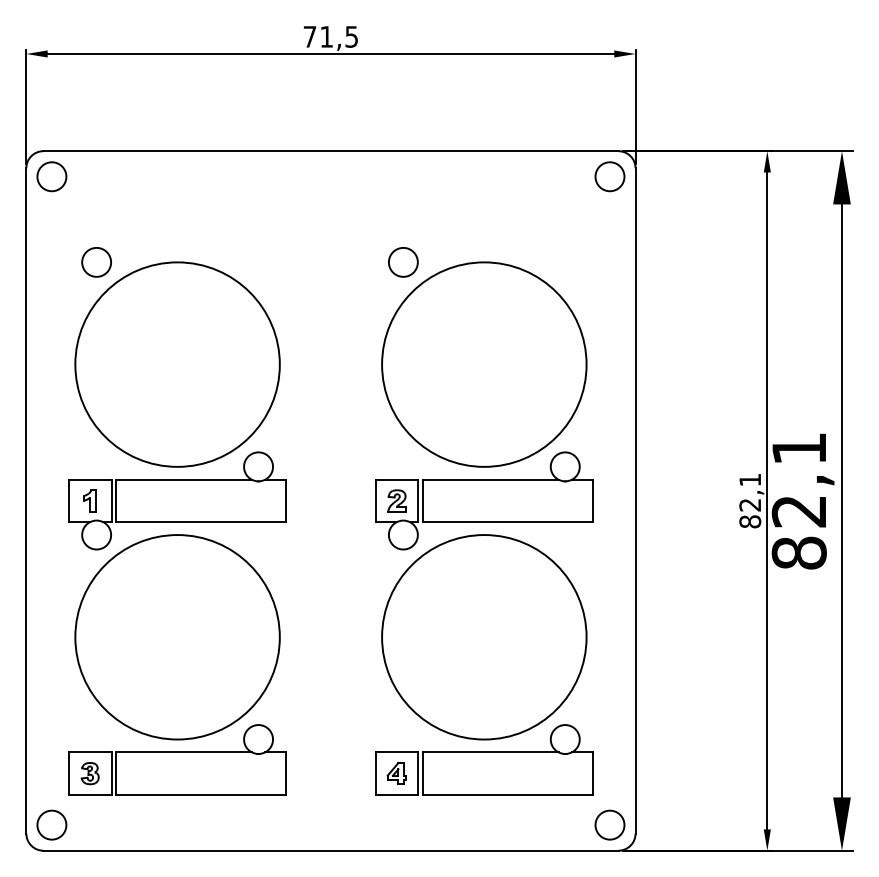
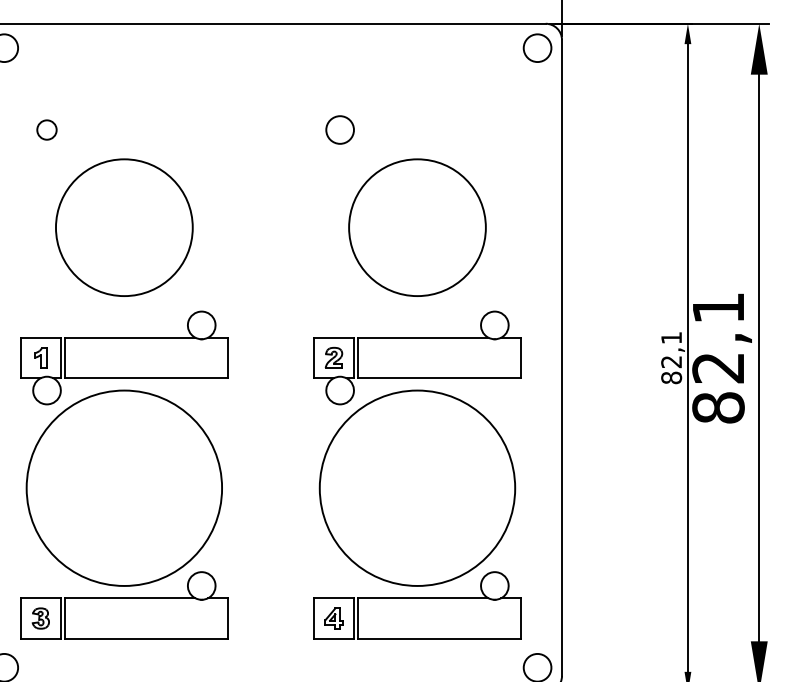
circle: (96, 262) -> (46, 130), size x0.7
circle: (177, 364) -> (124, 227), size x0.7
circle: (484, 364) -> (417, 227), size x0.7

